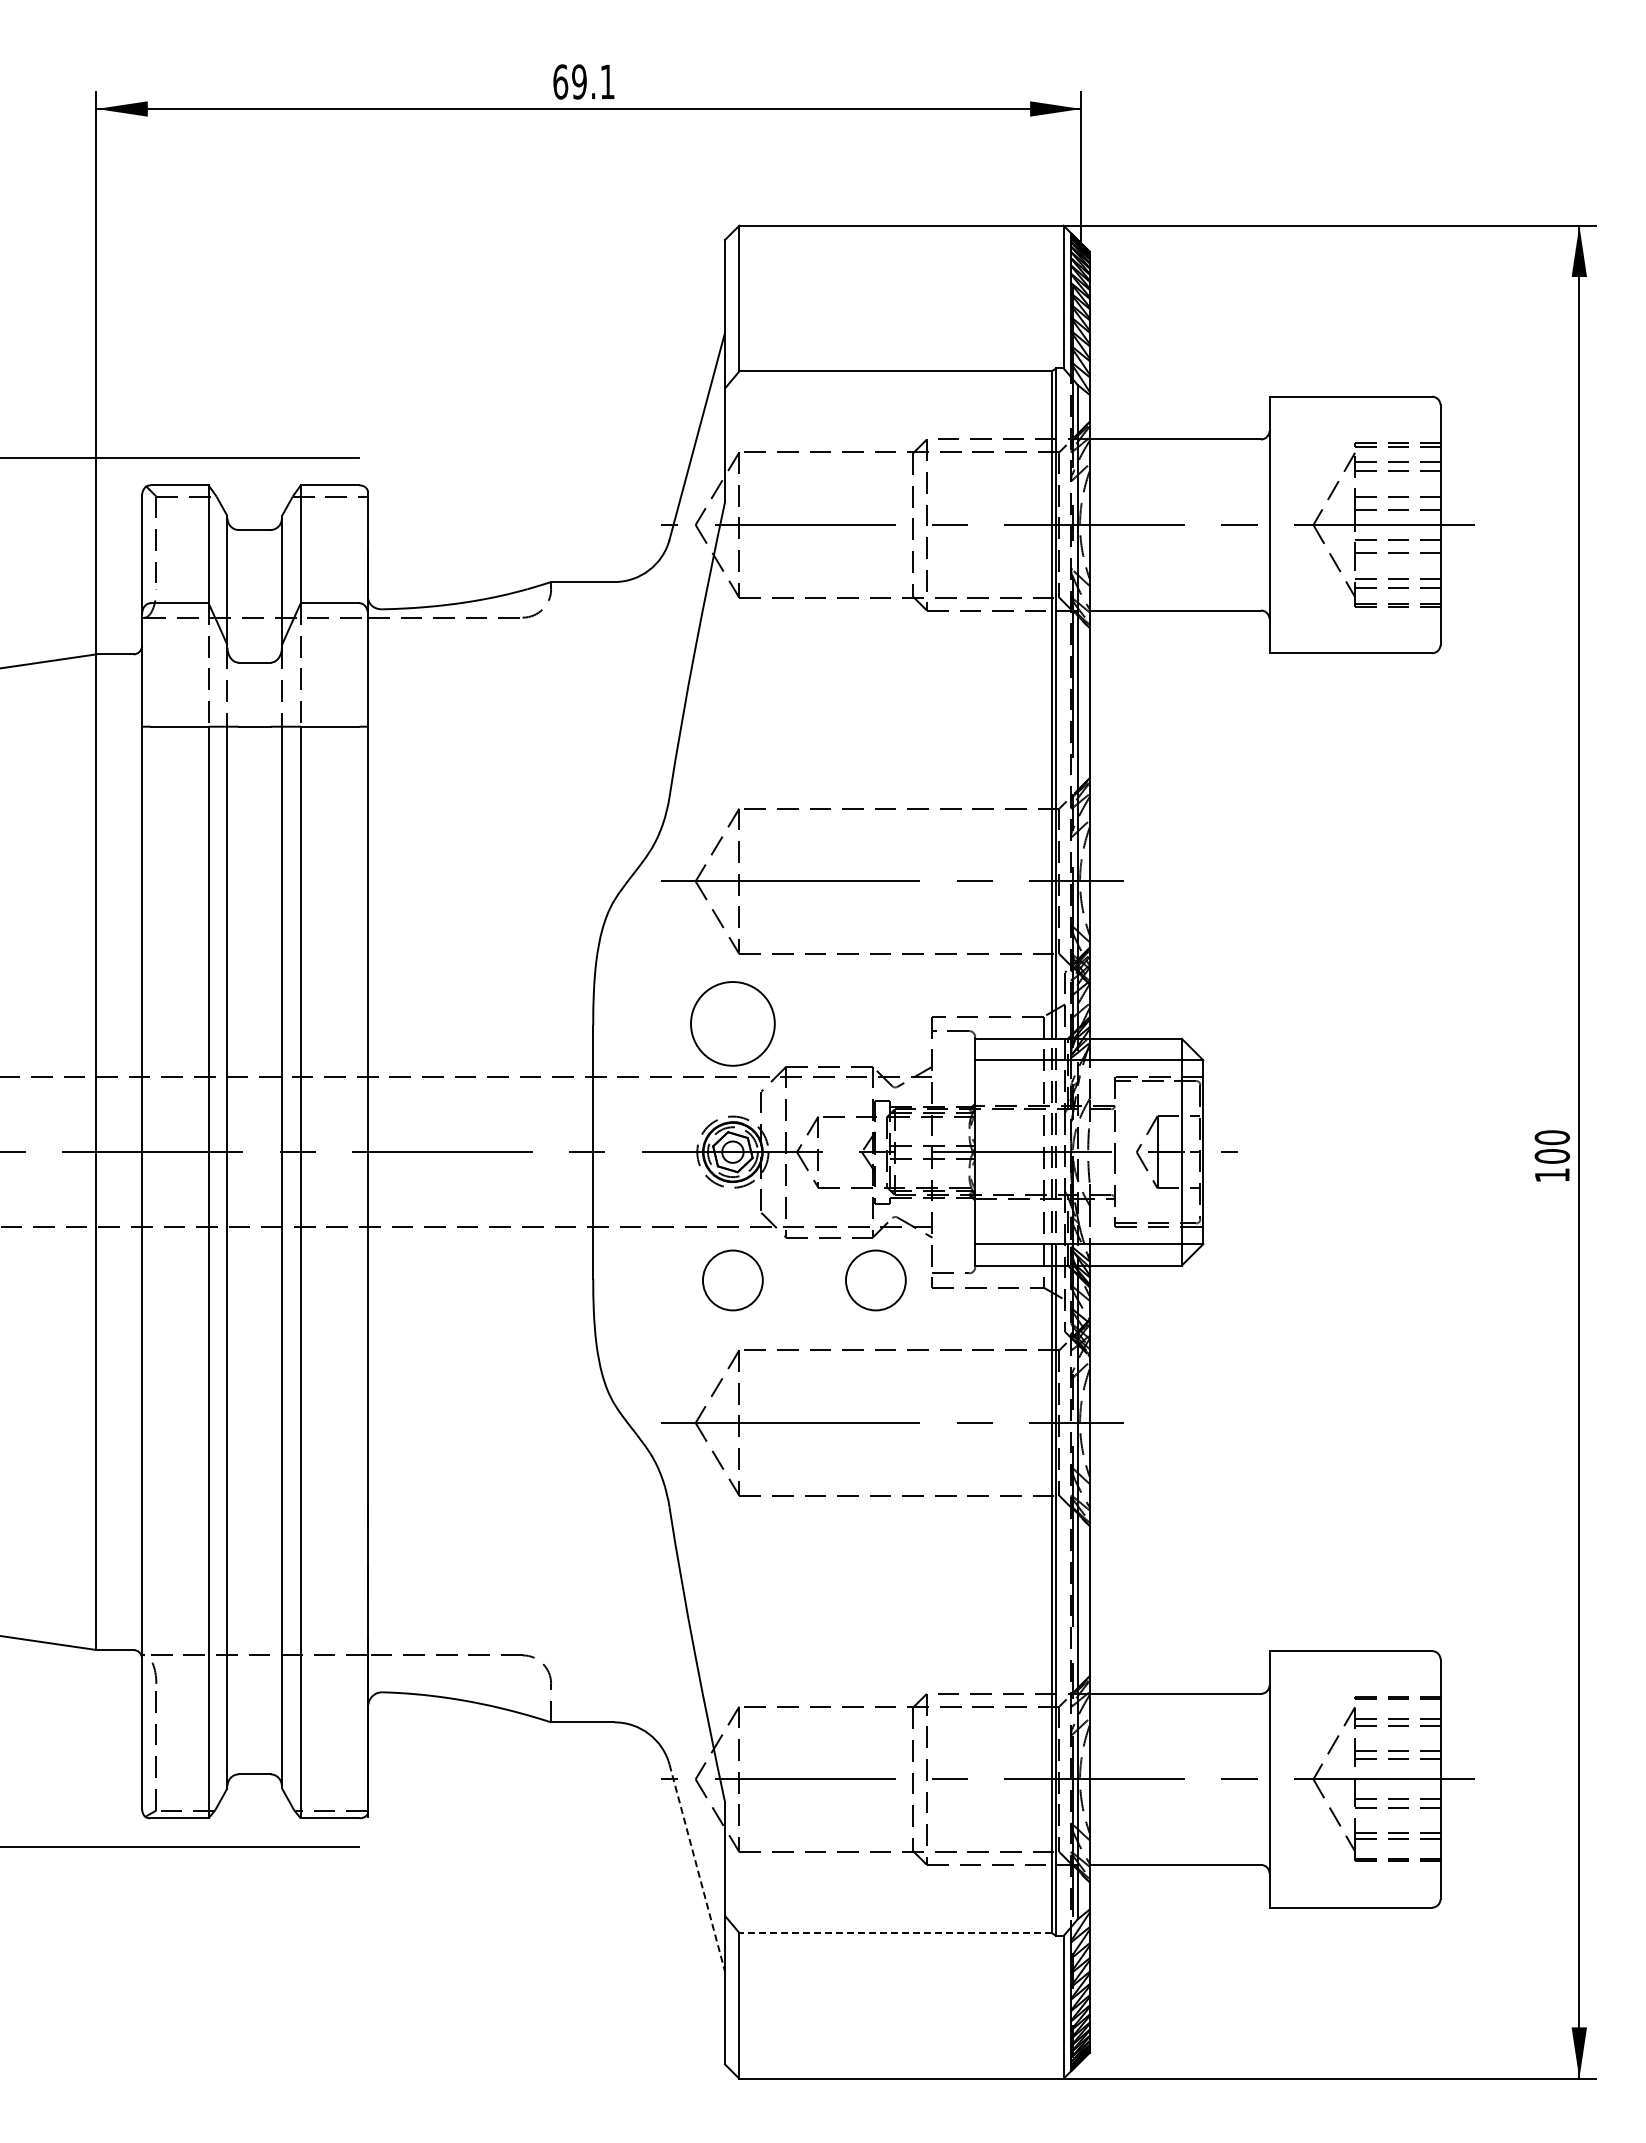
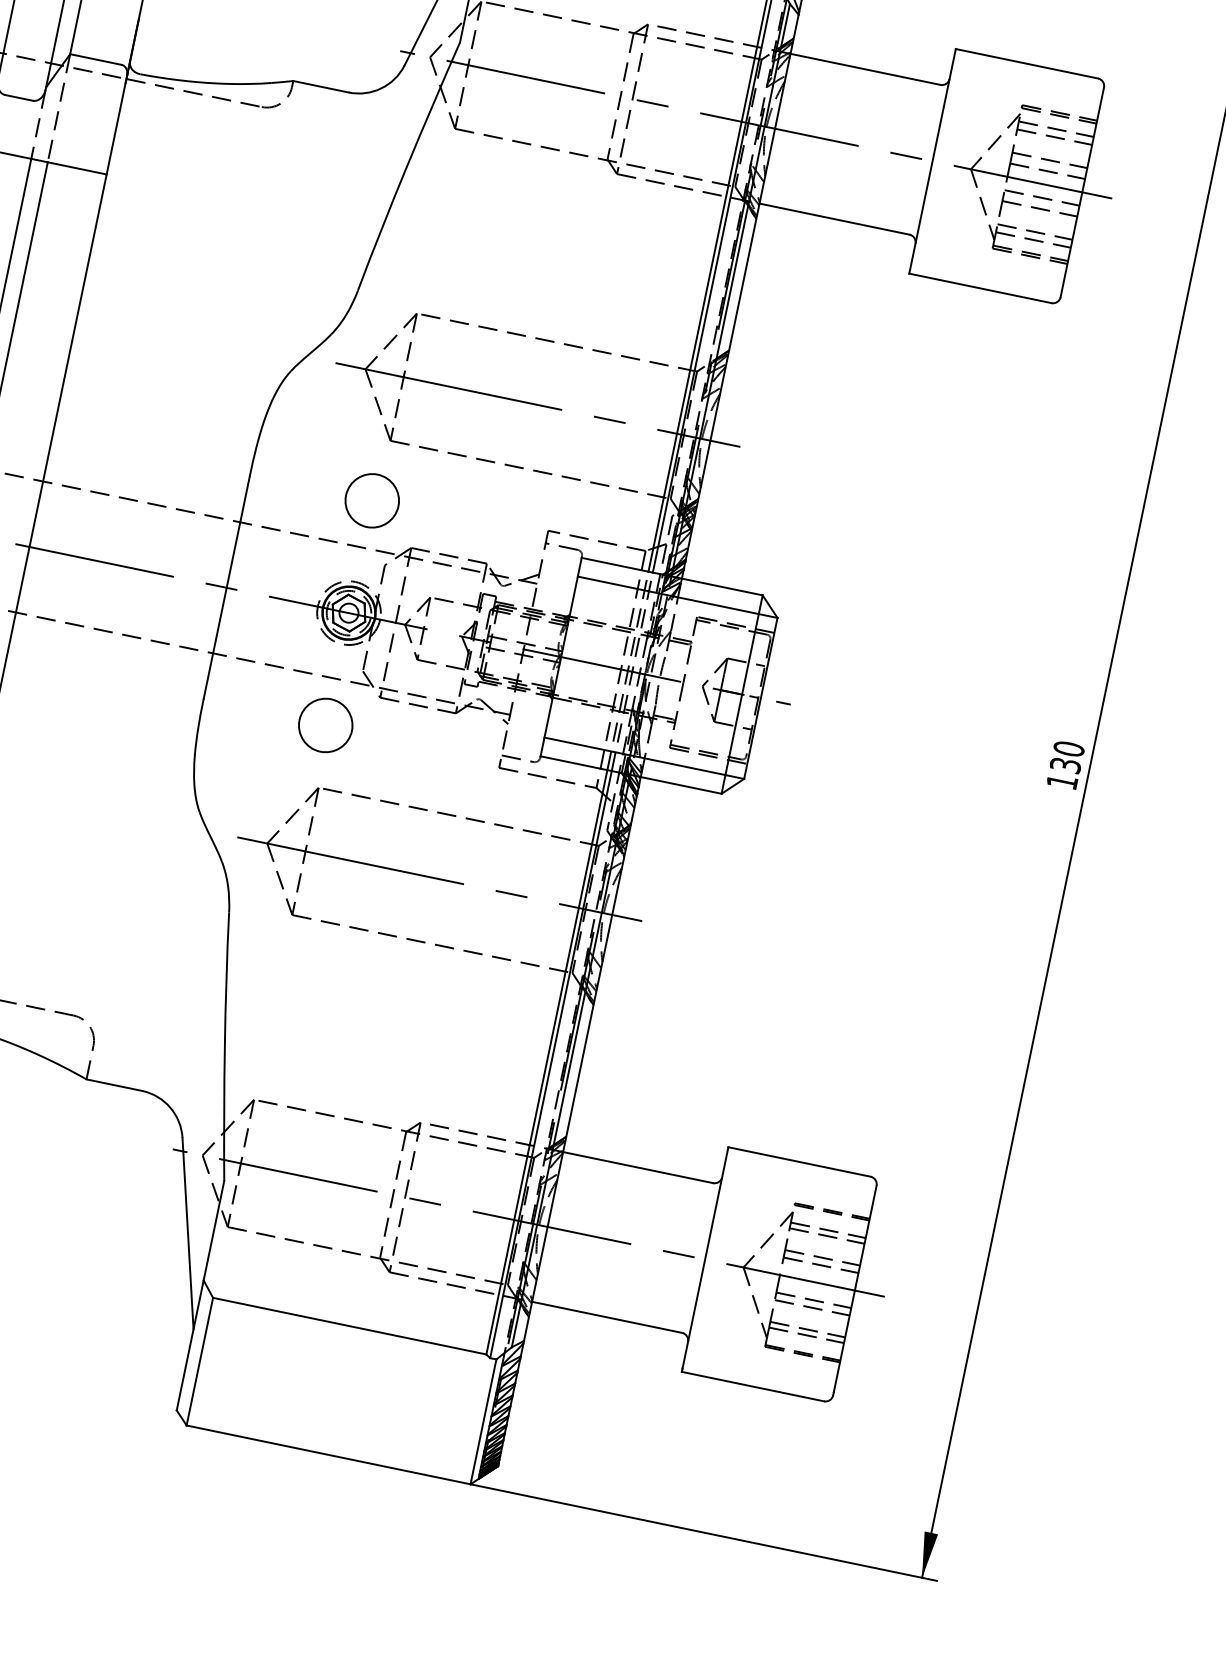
circle: (732, 1023) -> (371, 500), size x0.71
text: (1551, 1156) -> (1064, 765), 100 -> 130
circle: (875, 1280) -> (450, 751), removed
line: (697, 1868) -> (188, 1233), dashed -> solid
line: (894, 1932) -> (349, 1325), dashed -> solid

